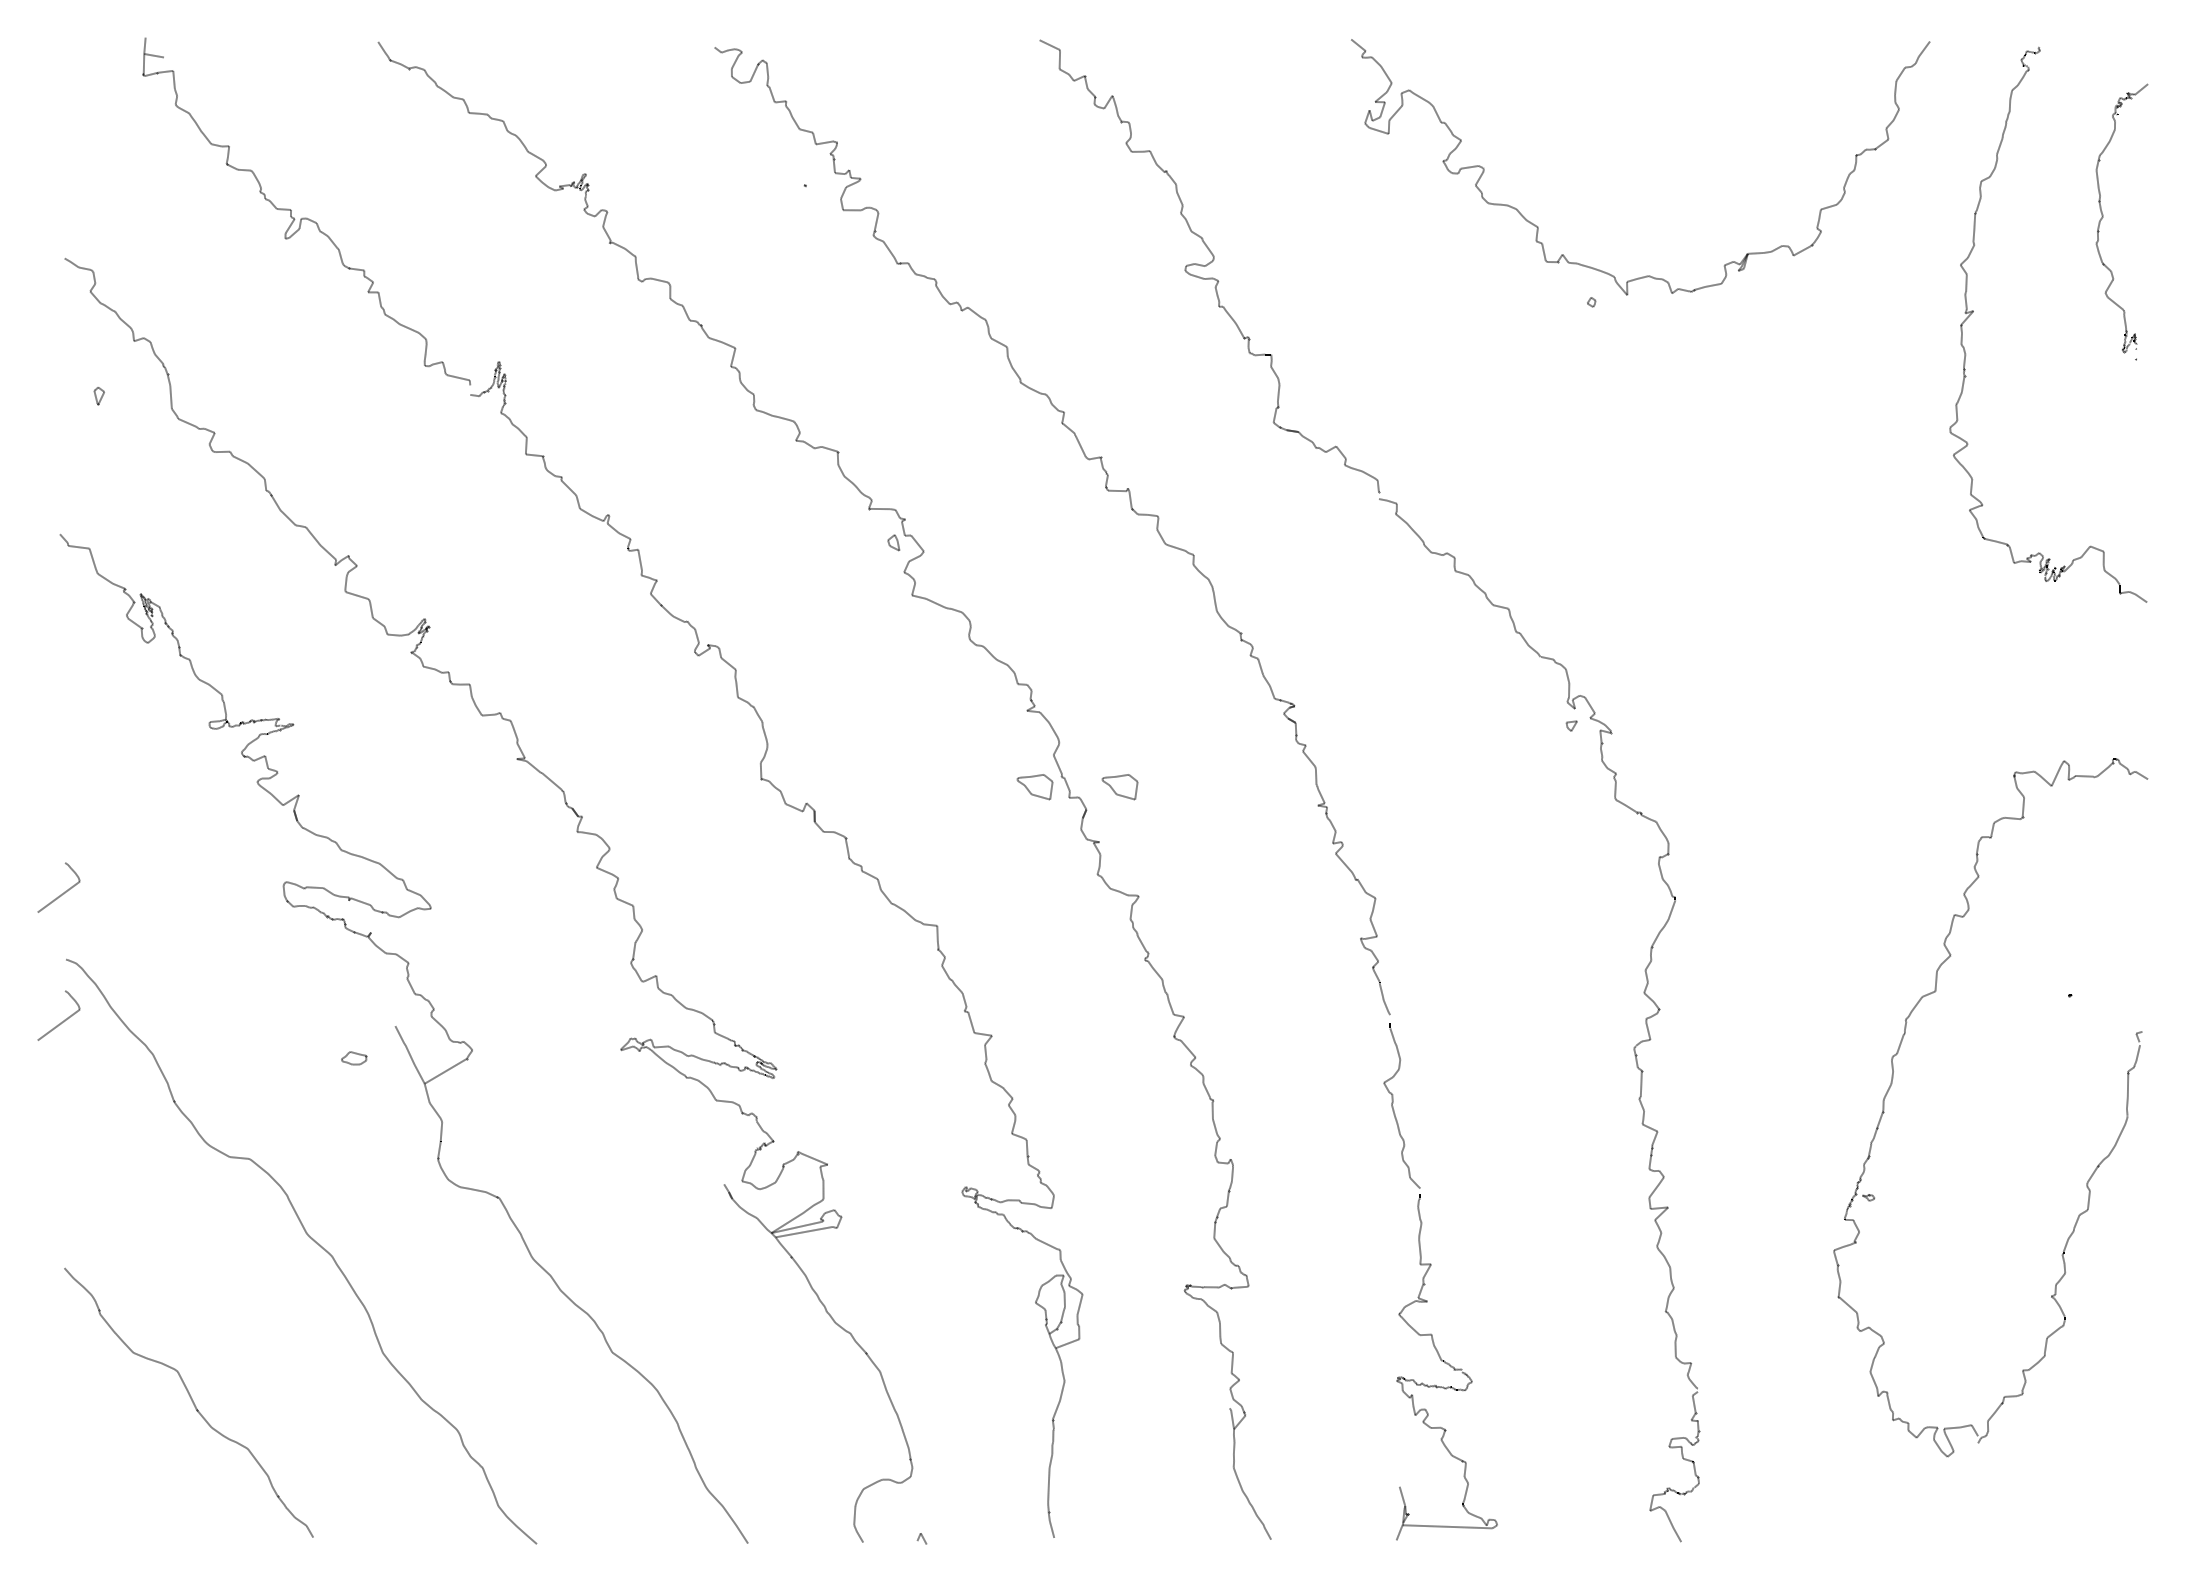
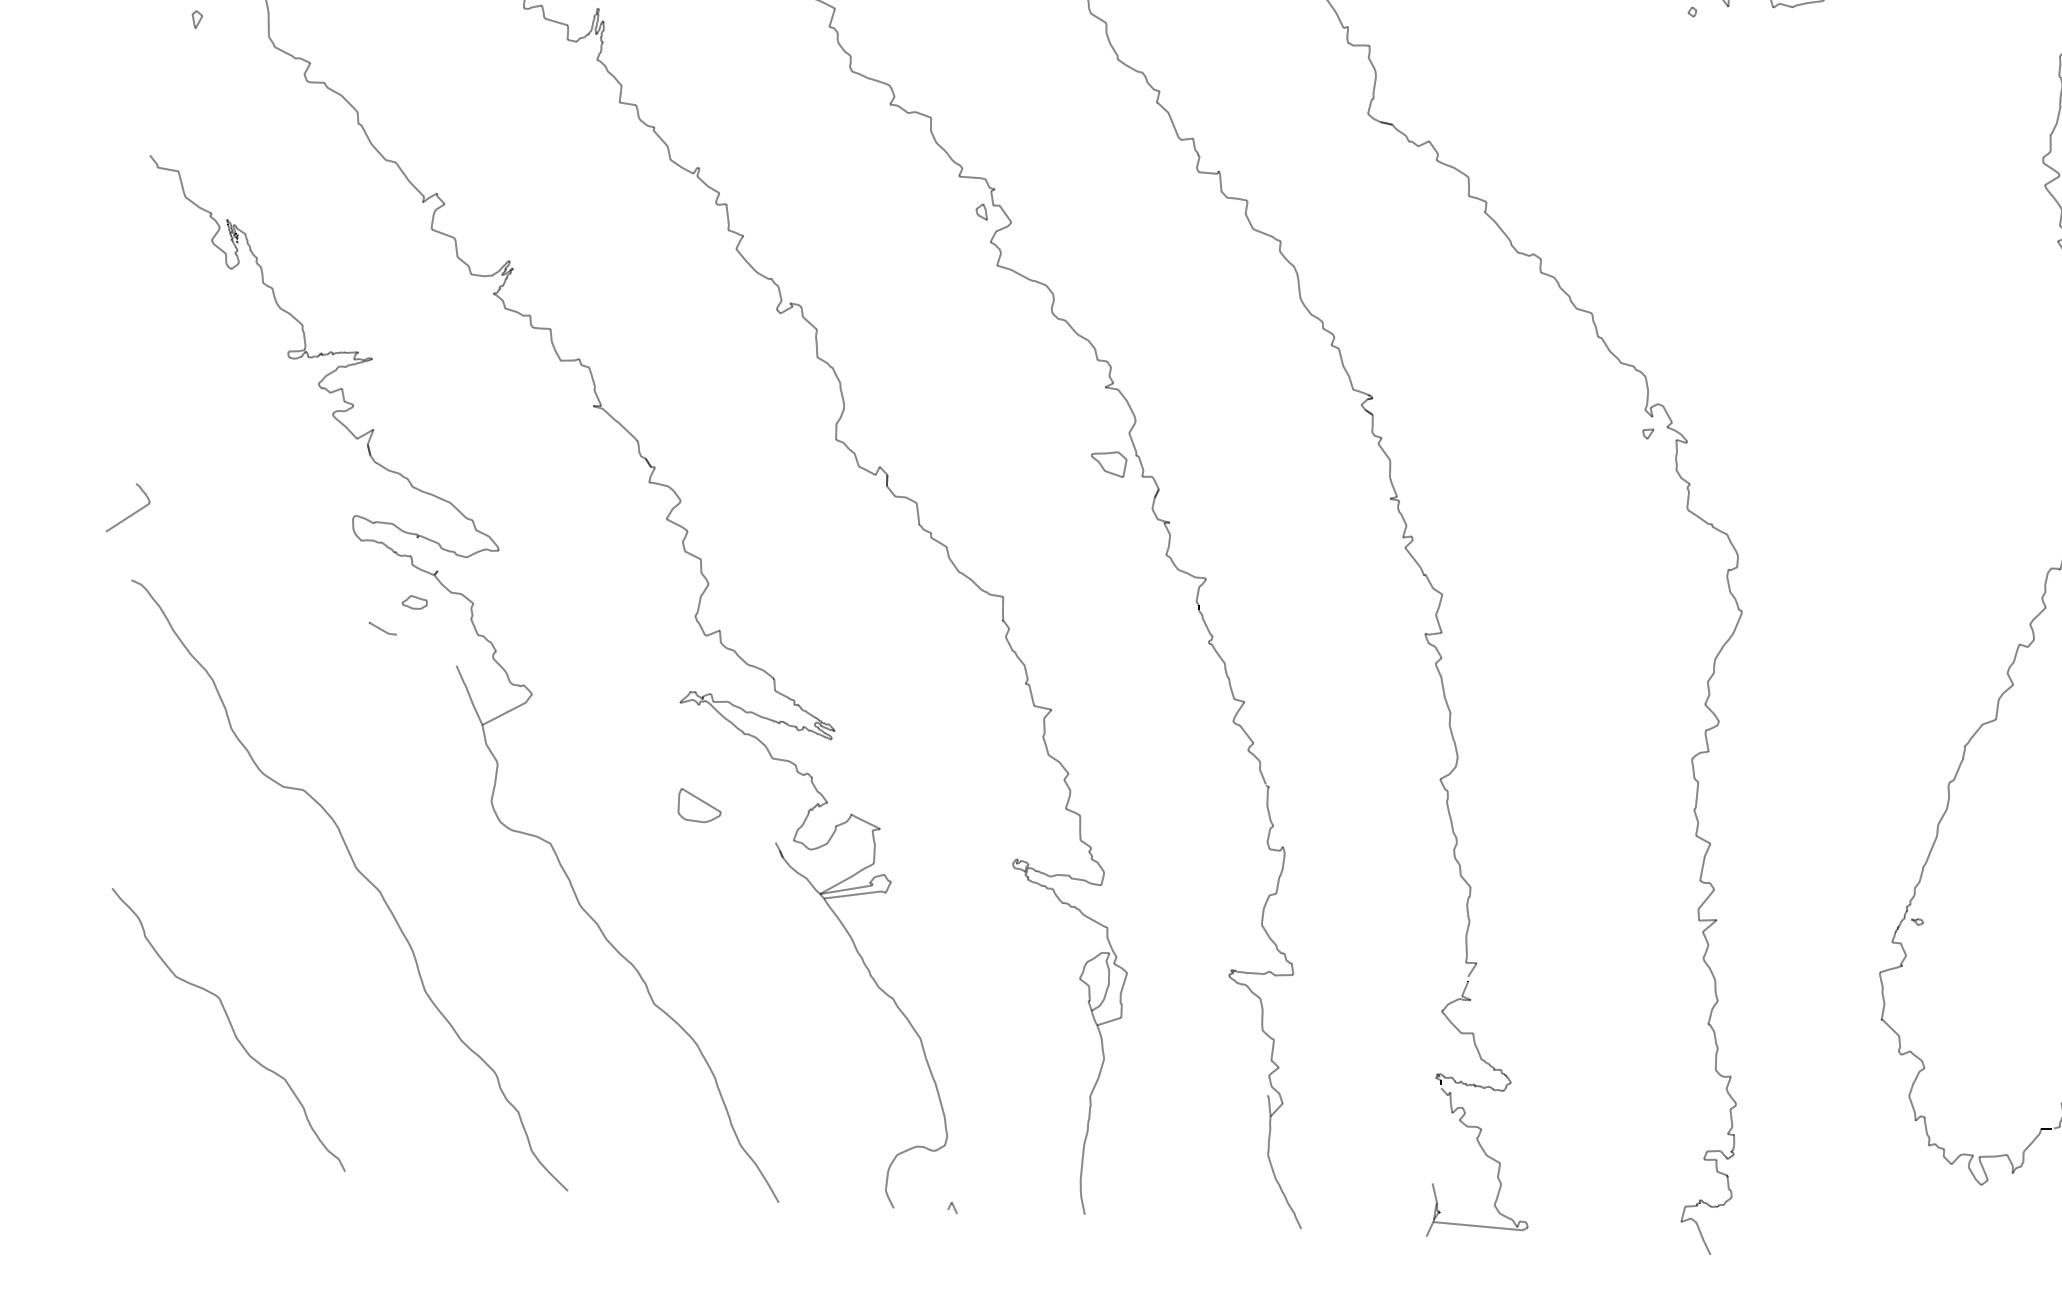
part: (1119, 787) -> (1193, 469), removed
curve: (318, 993) -> (381, 628), added
curve: (63, 1020) -> (125, 641), removed
part: (354, 1058) -> (415, 602), moved
part: (646, 1151) -> (699, 805), added

